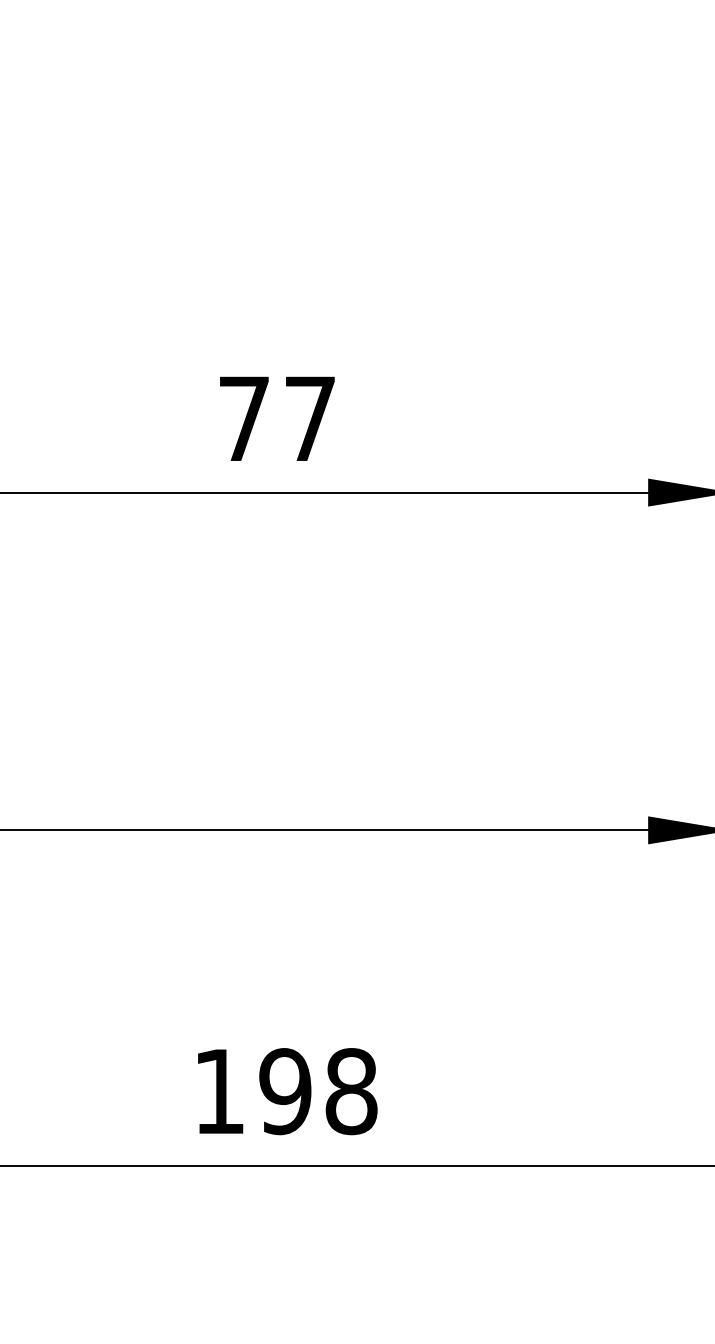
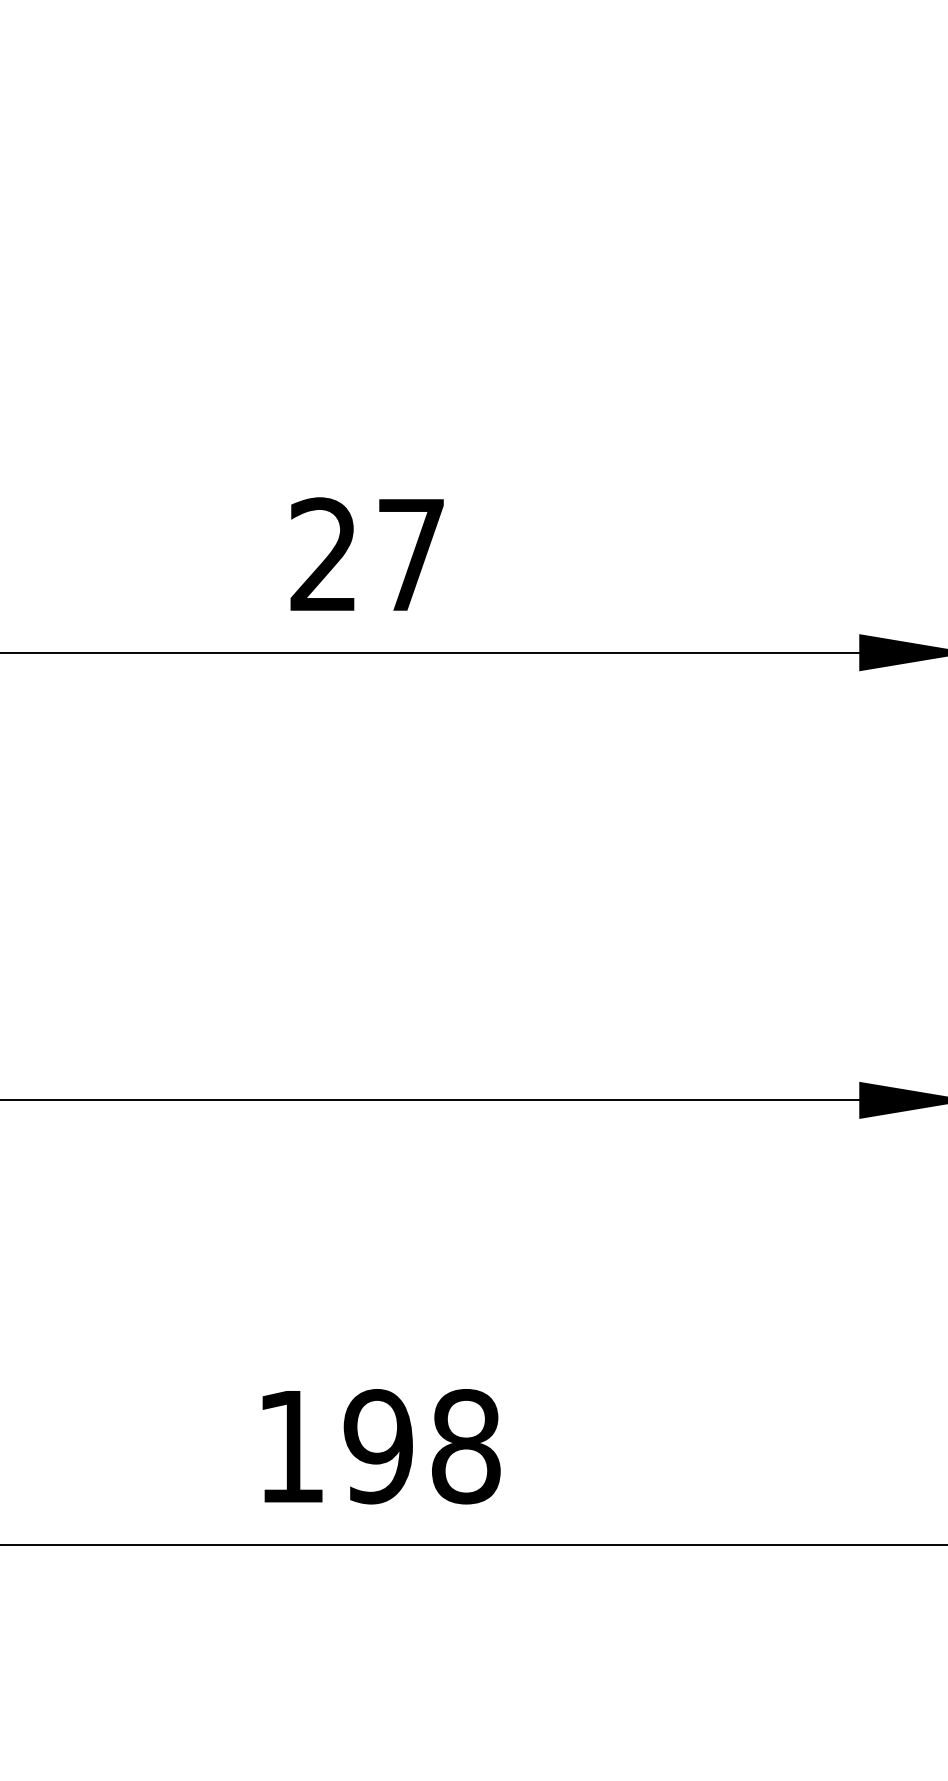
text: (243, 417) -> (323, 553), 77 -> 27

